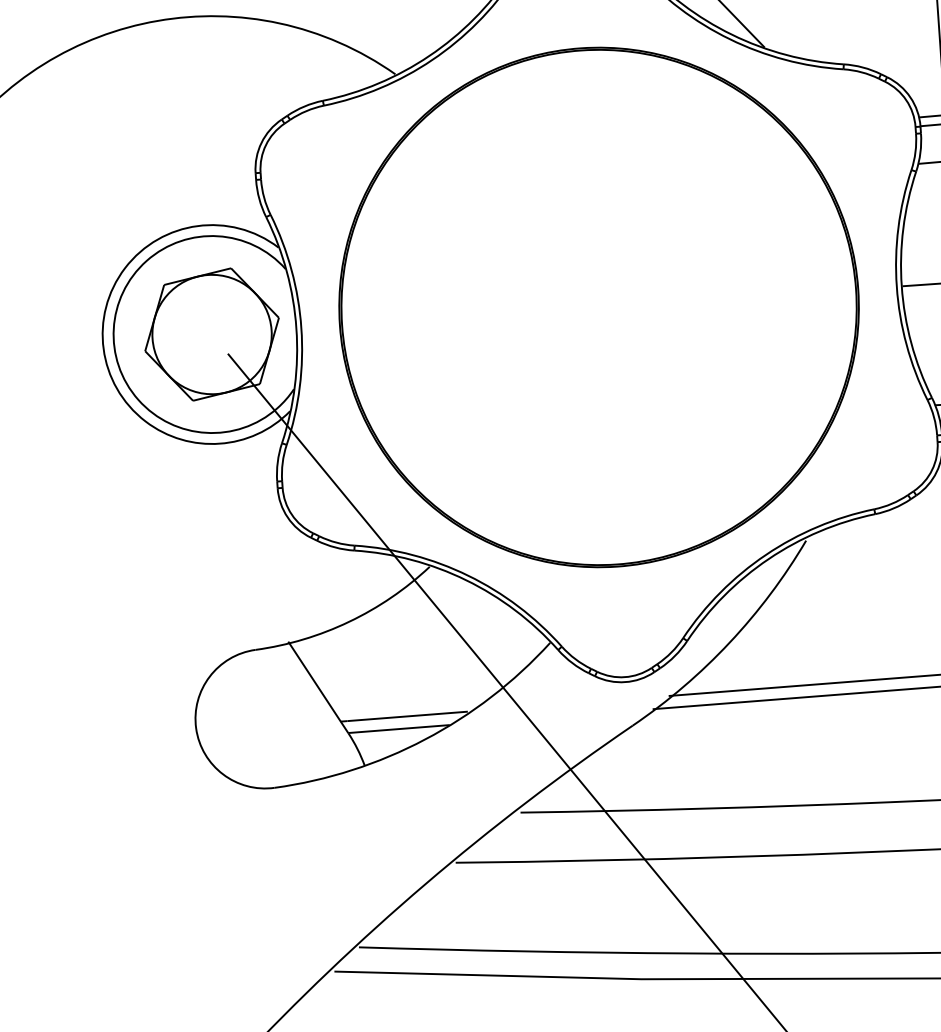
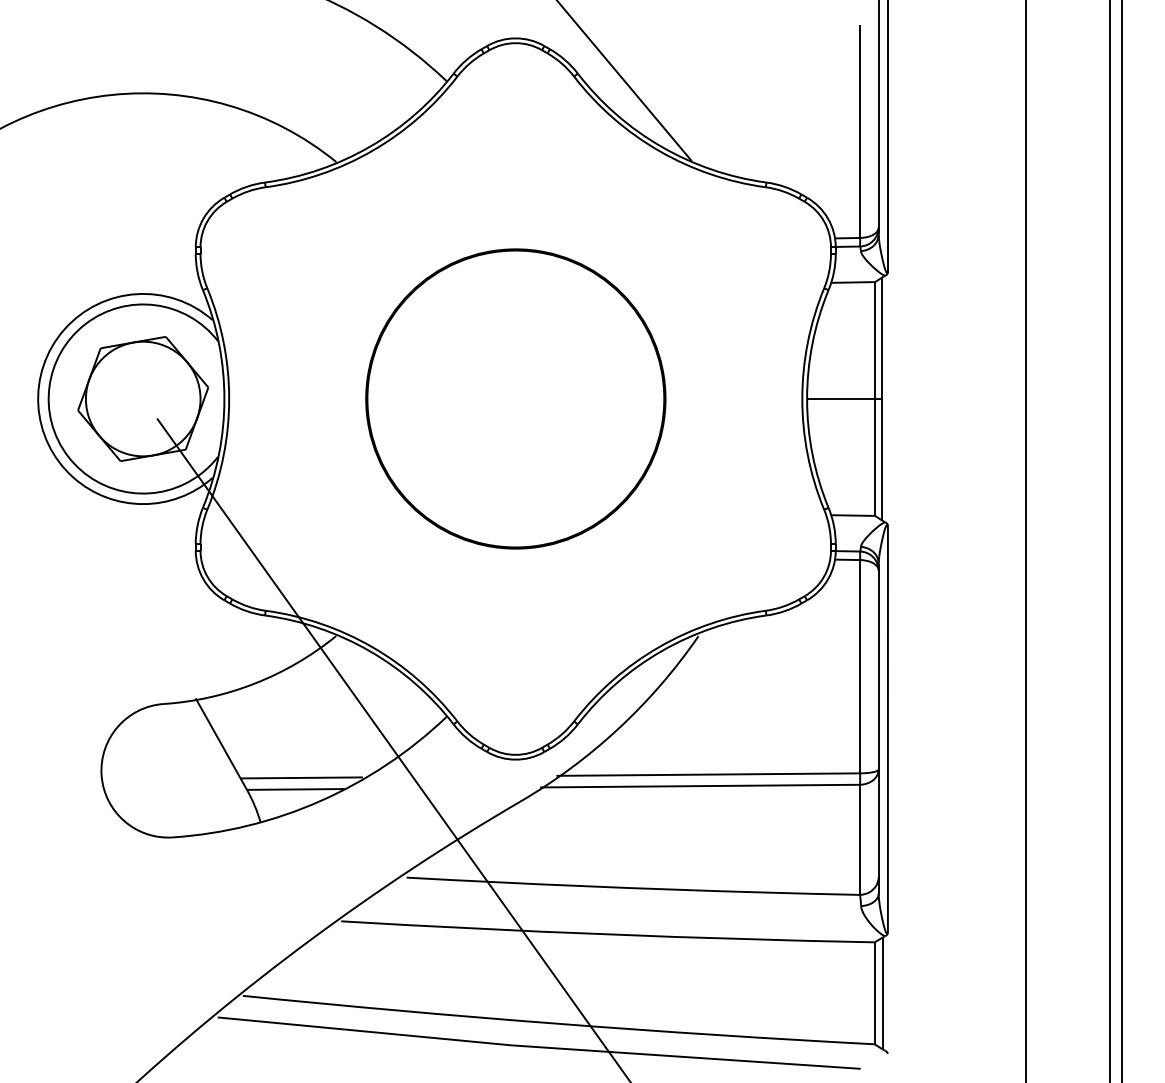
part: (598, 306) -> (515, 398), size x0.6

